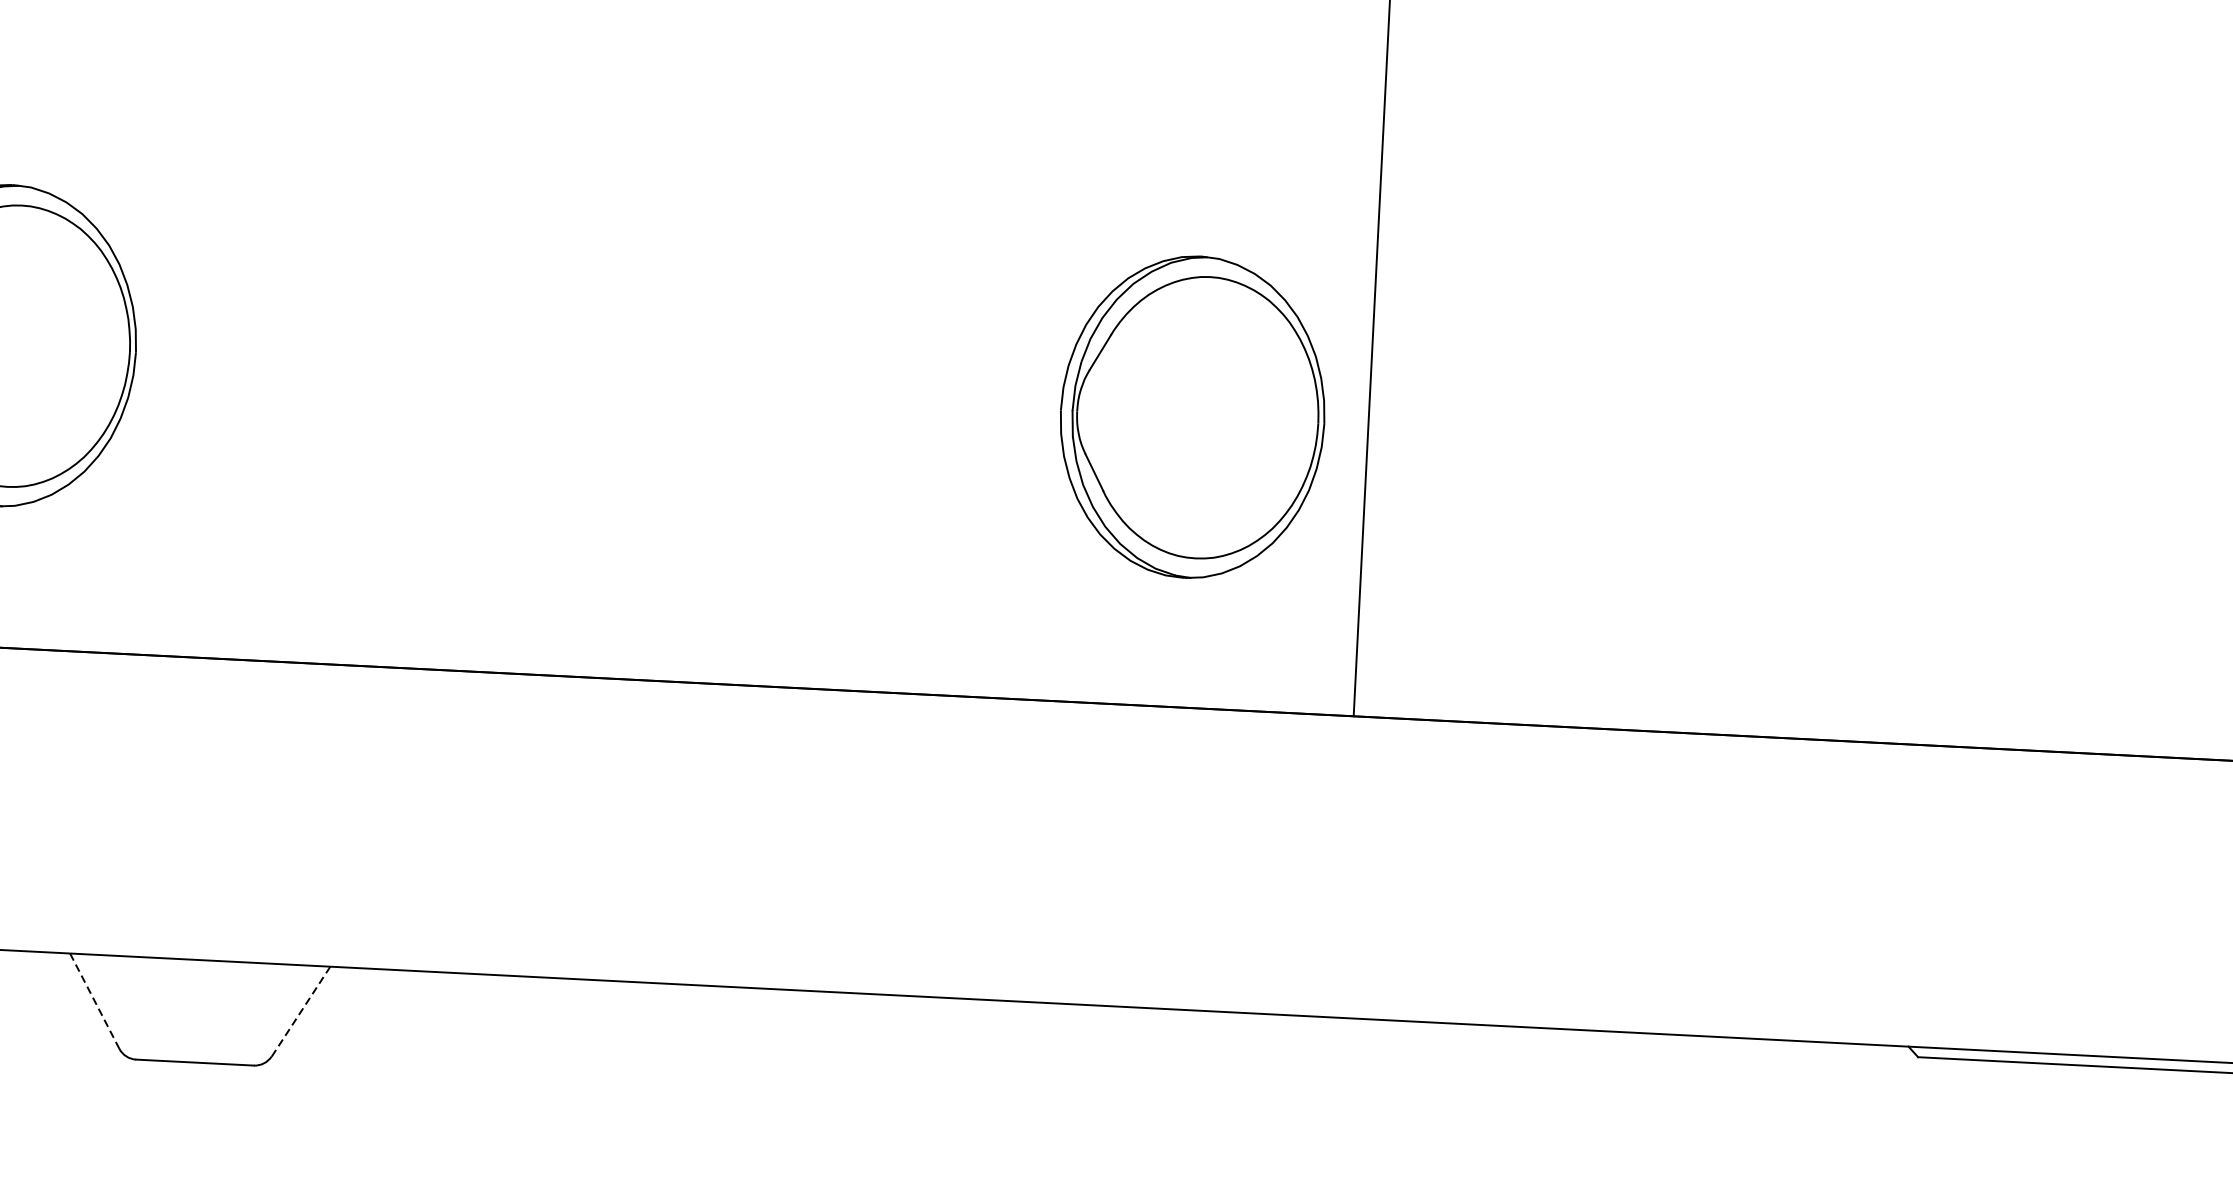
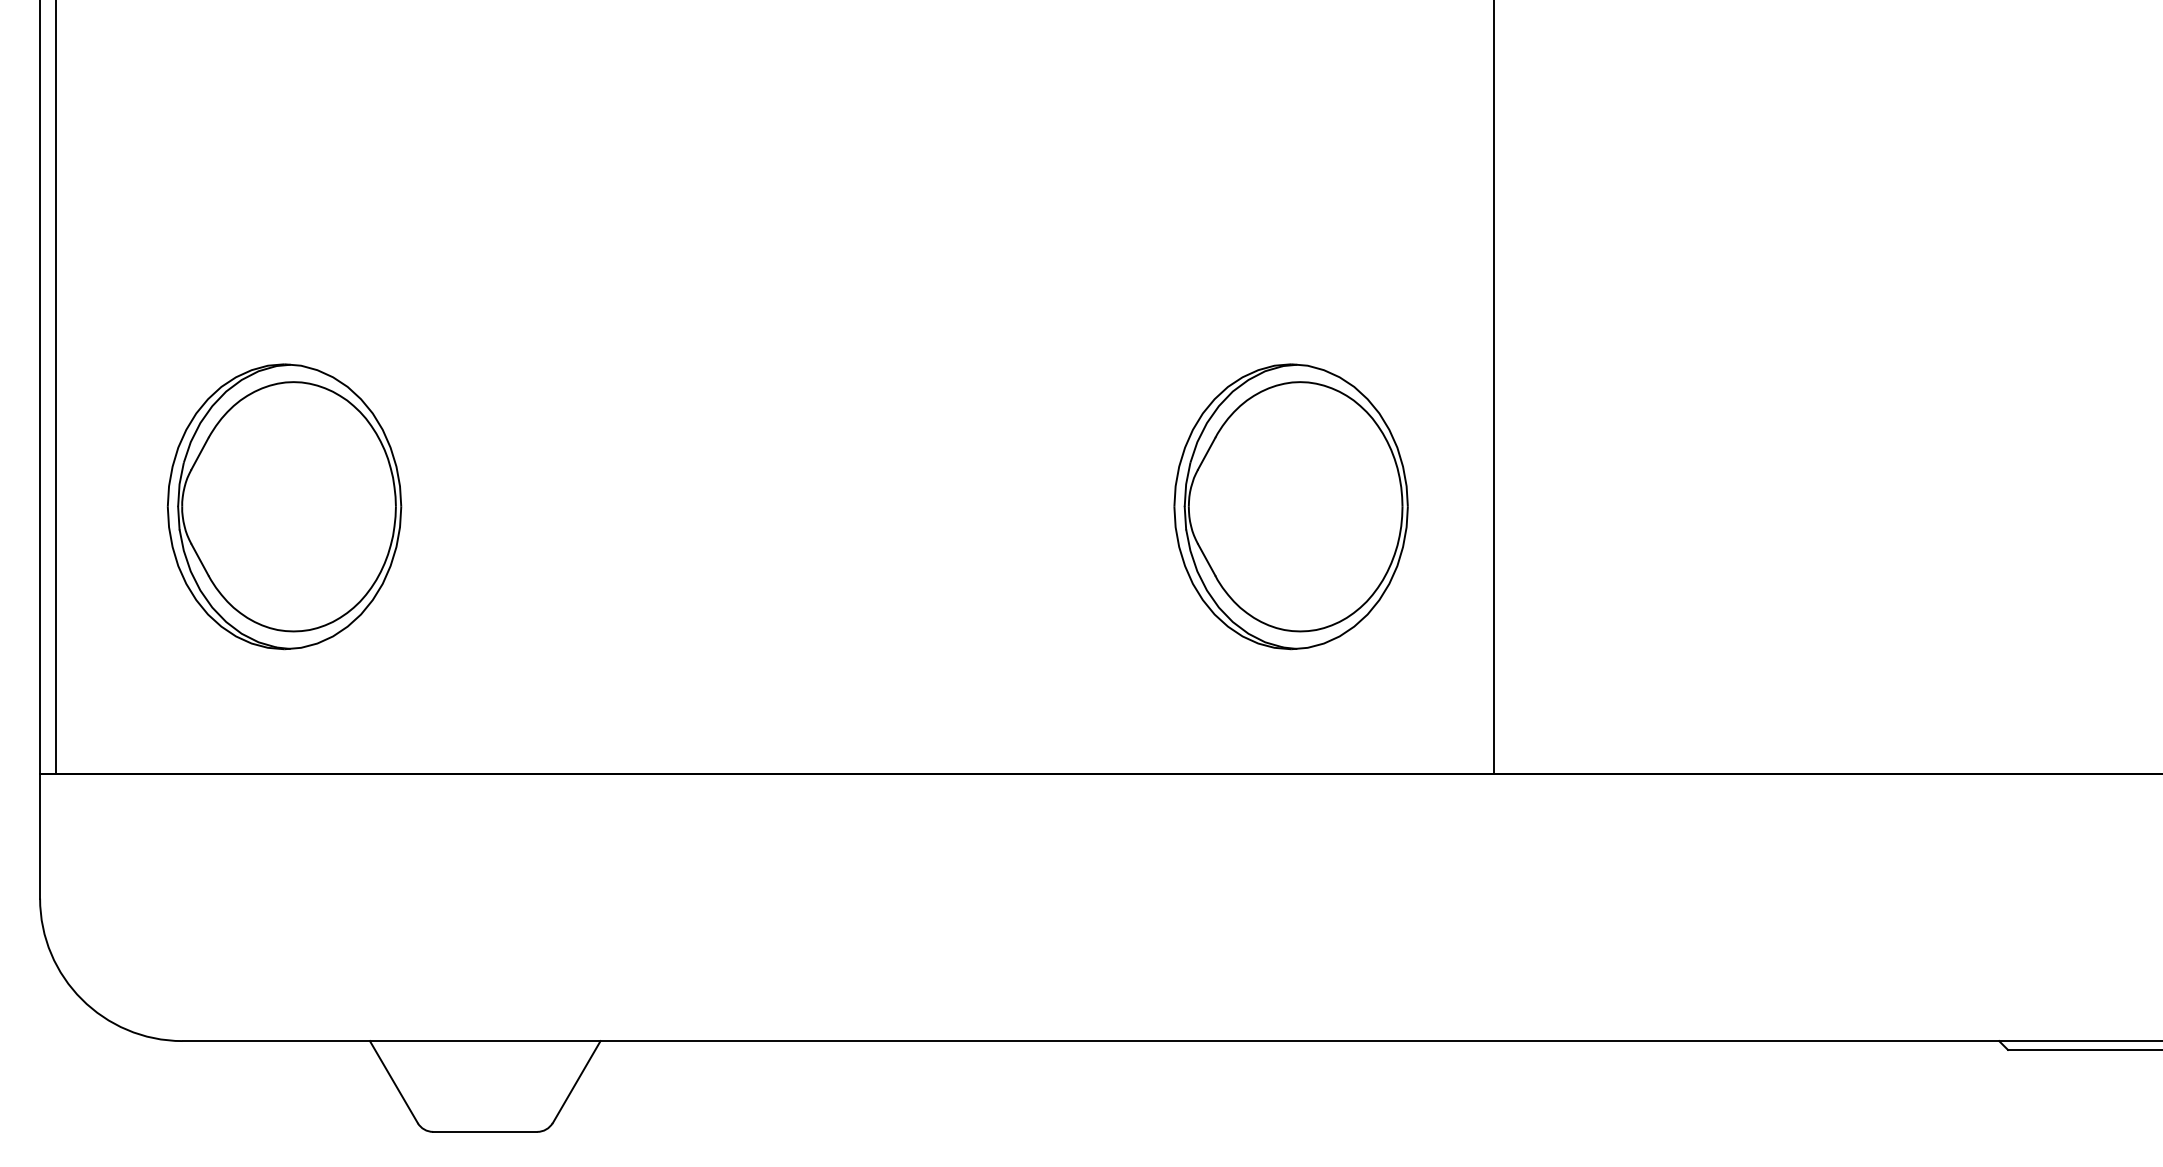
part: (1191, 416) -> (1290, 506), moved
line: (94, 1001) -> (393, 1082), dashed -> solid
line: (300, 1010) -> (576, 1081), dashed -> solid

